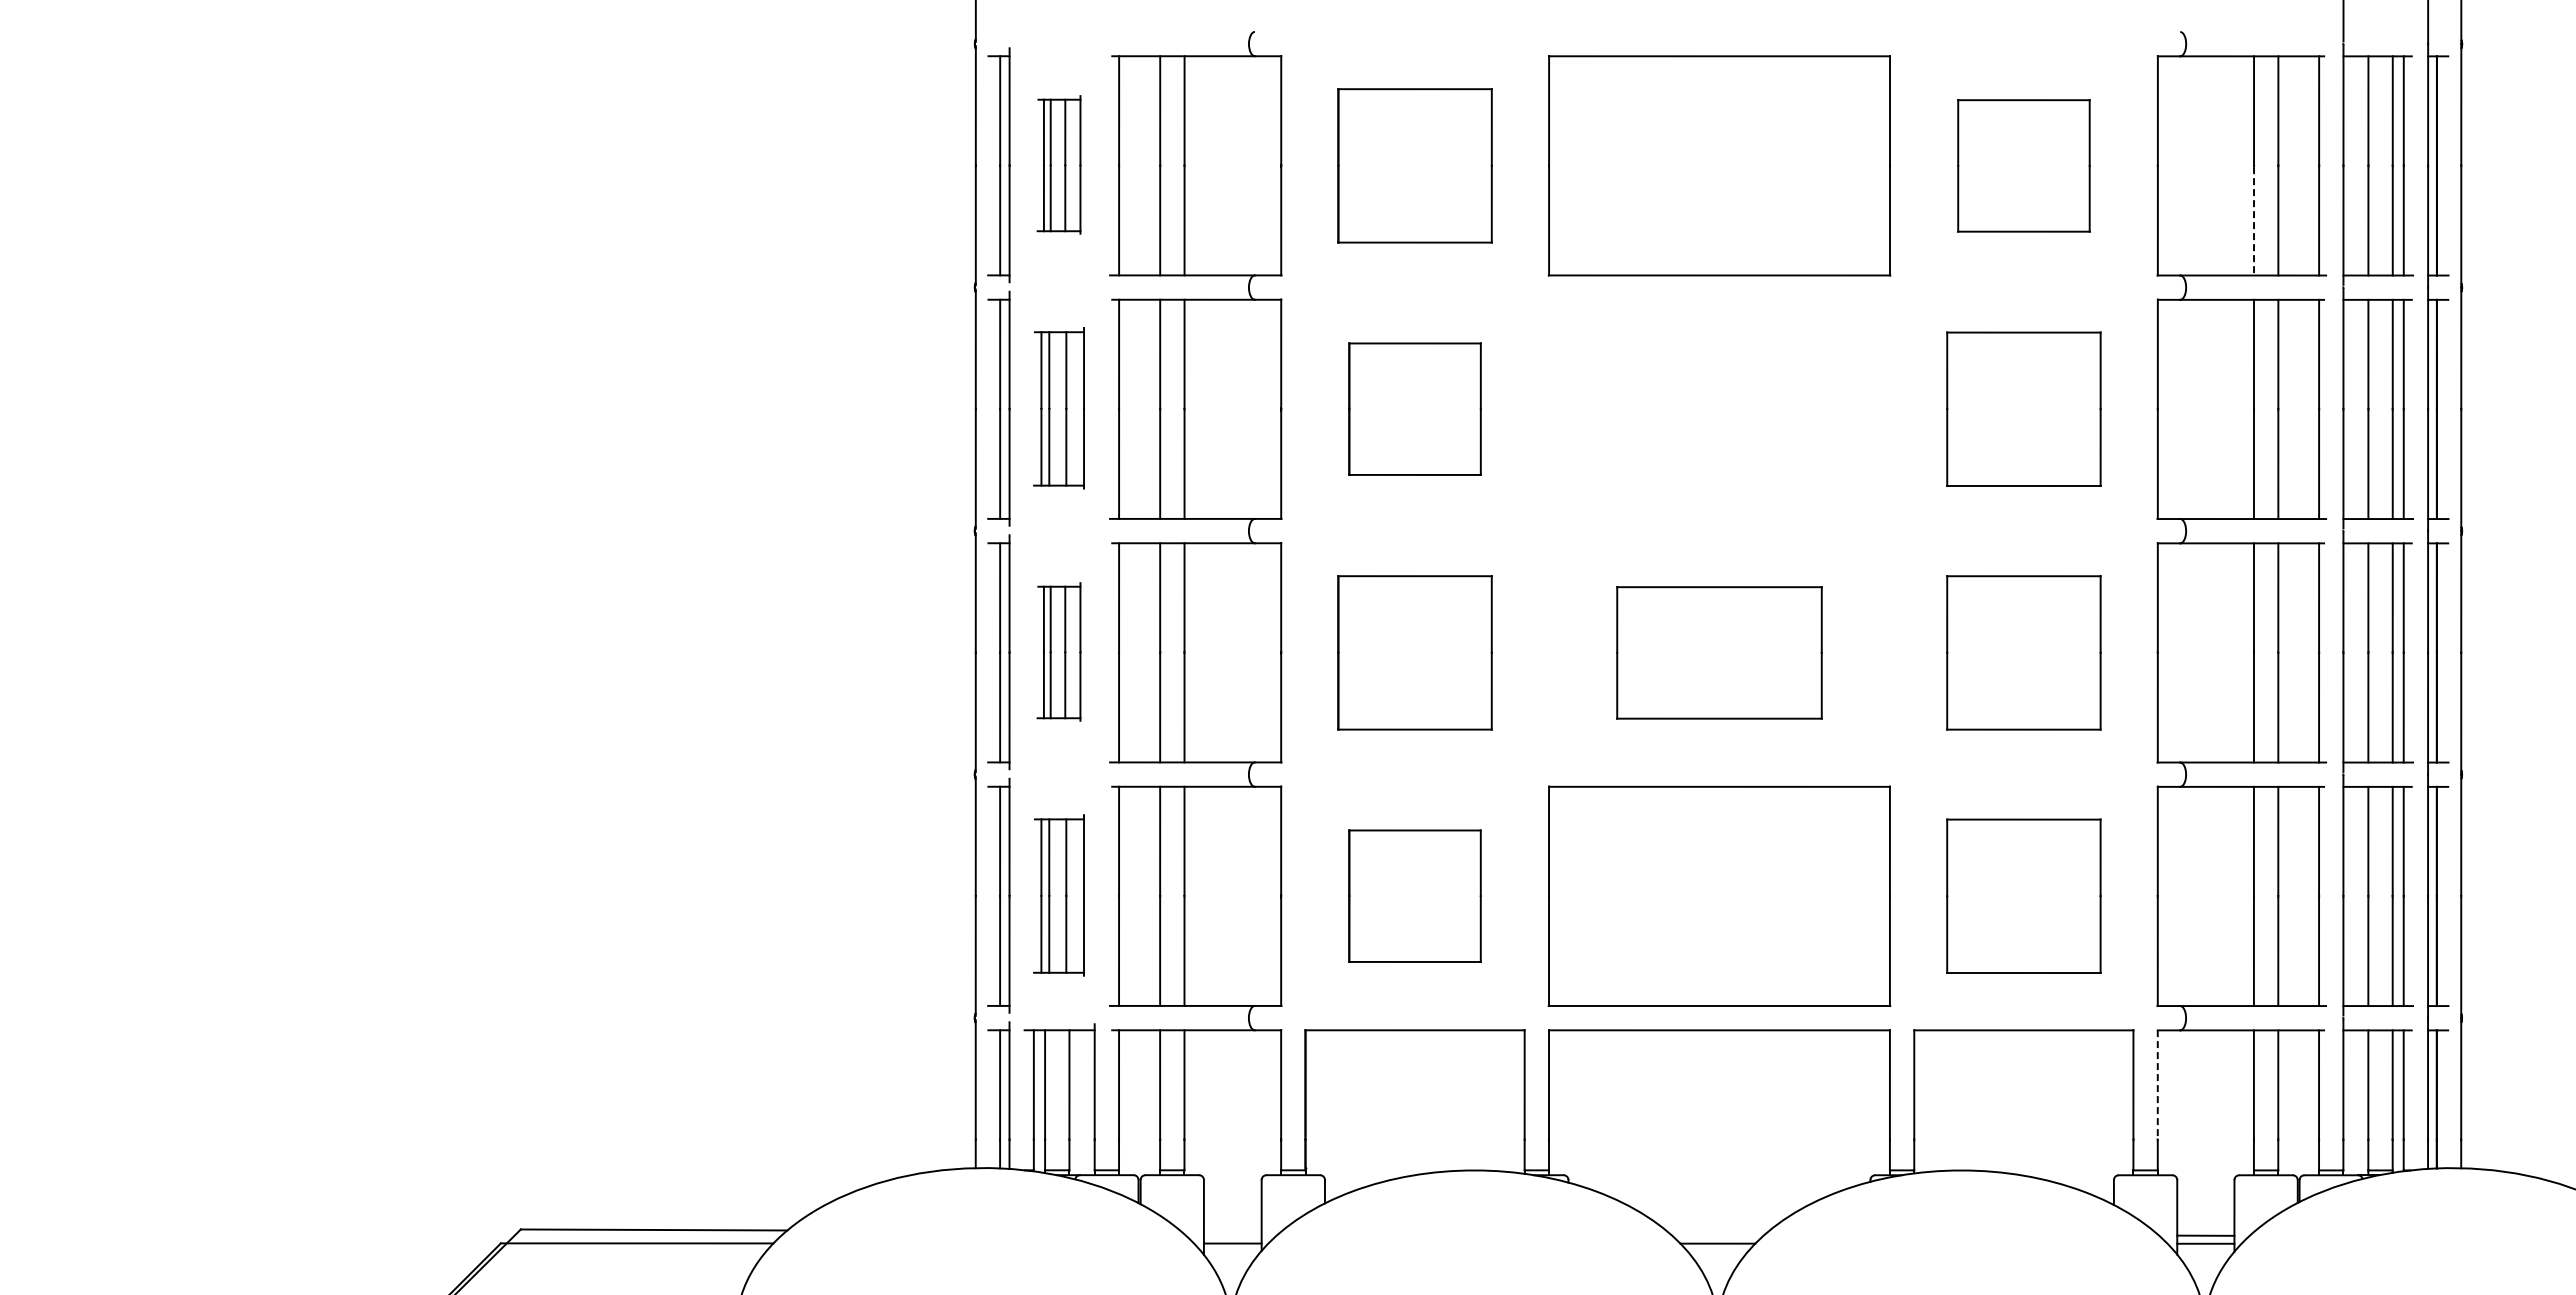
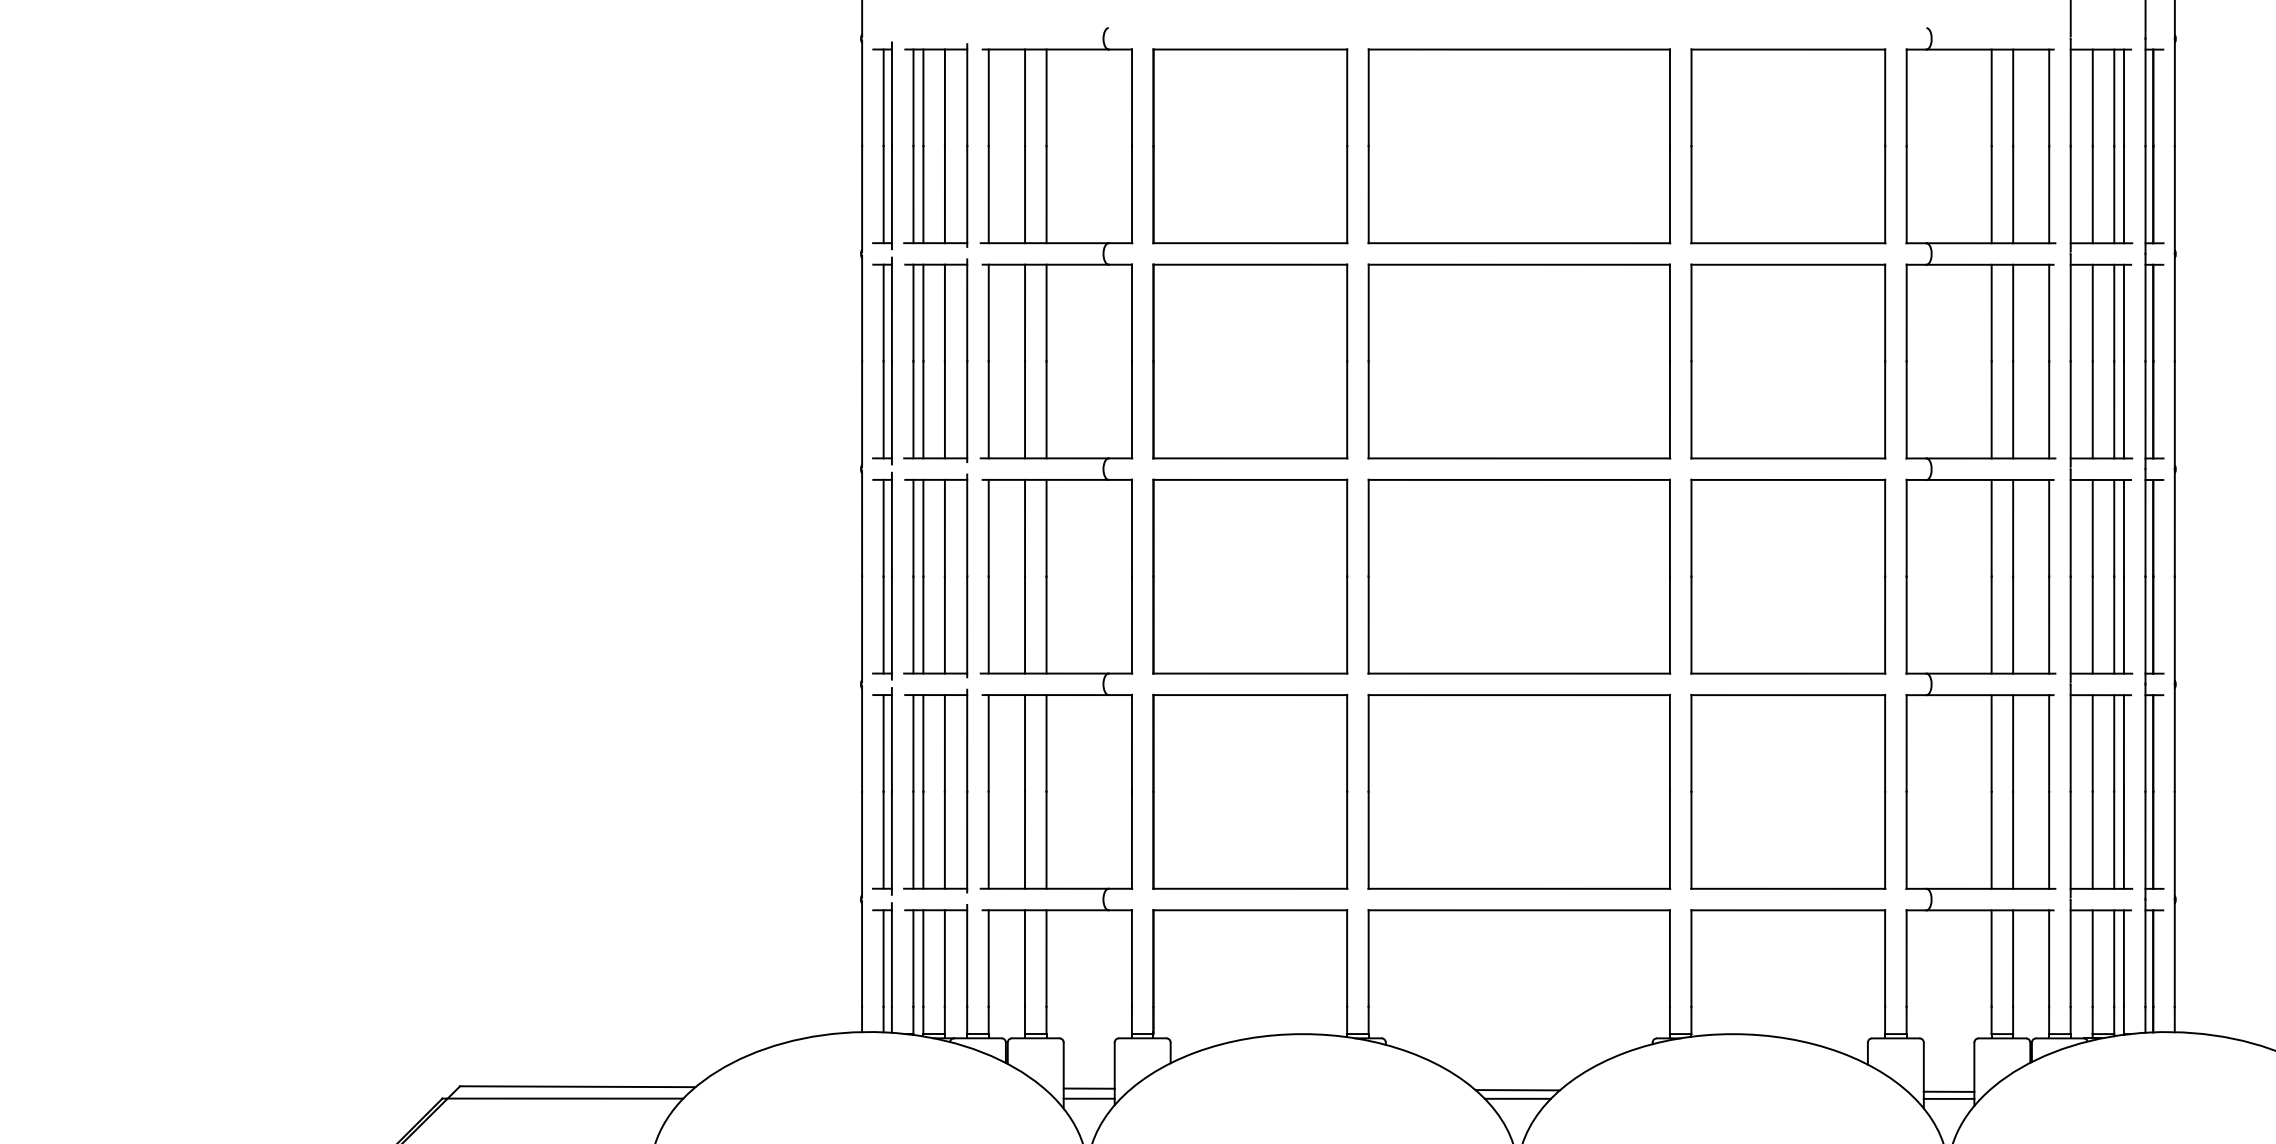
part: (1058, 164) -> (935, 145), size x1.67
part: (1414, 165) -> (1249, 146), size x1.43
part: (2023, 165) -> (1787, 146), size x1.67
line: (2254, 221) -> (1992, 195), dashed -> solid
part: (1058, 407) -> (935, 359), size x1.43
part: (1414, 408) -> (1249, 360), size x1.67
part: (1719, 408) -> (1519, 360), added
part: (2023, 408) -> (1787, 360), size x1.43
part: (1058, 651) -> (935, 575), size x1.67
part: (1414, 652) -> (1249, 576), size x1.43
part: (1719, 652) -> (1519, 576), size x1.67
part: (2023, 652) -> (1787, 576), size x1.43
part: (1058, 895) -> (935, 791), size x1.43
part: (1414, 895) -> (1249, 791), size x1.67
part: (2023, 895) -> (1787, 791), size x1.43
line: (2157, 1084) -> (1906, 958), dashed -> solid
line: (1232, 1232) -> (1088, 1088), added
line: (1717, 1233) -> (1517, 1089), added

